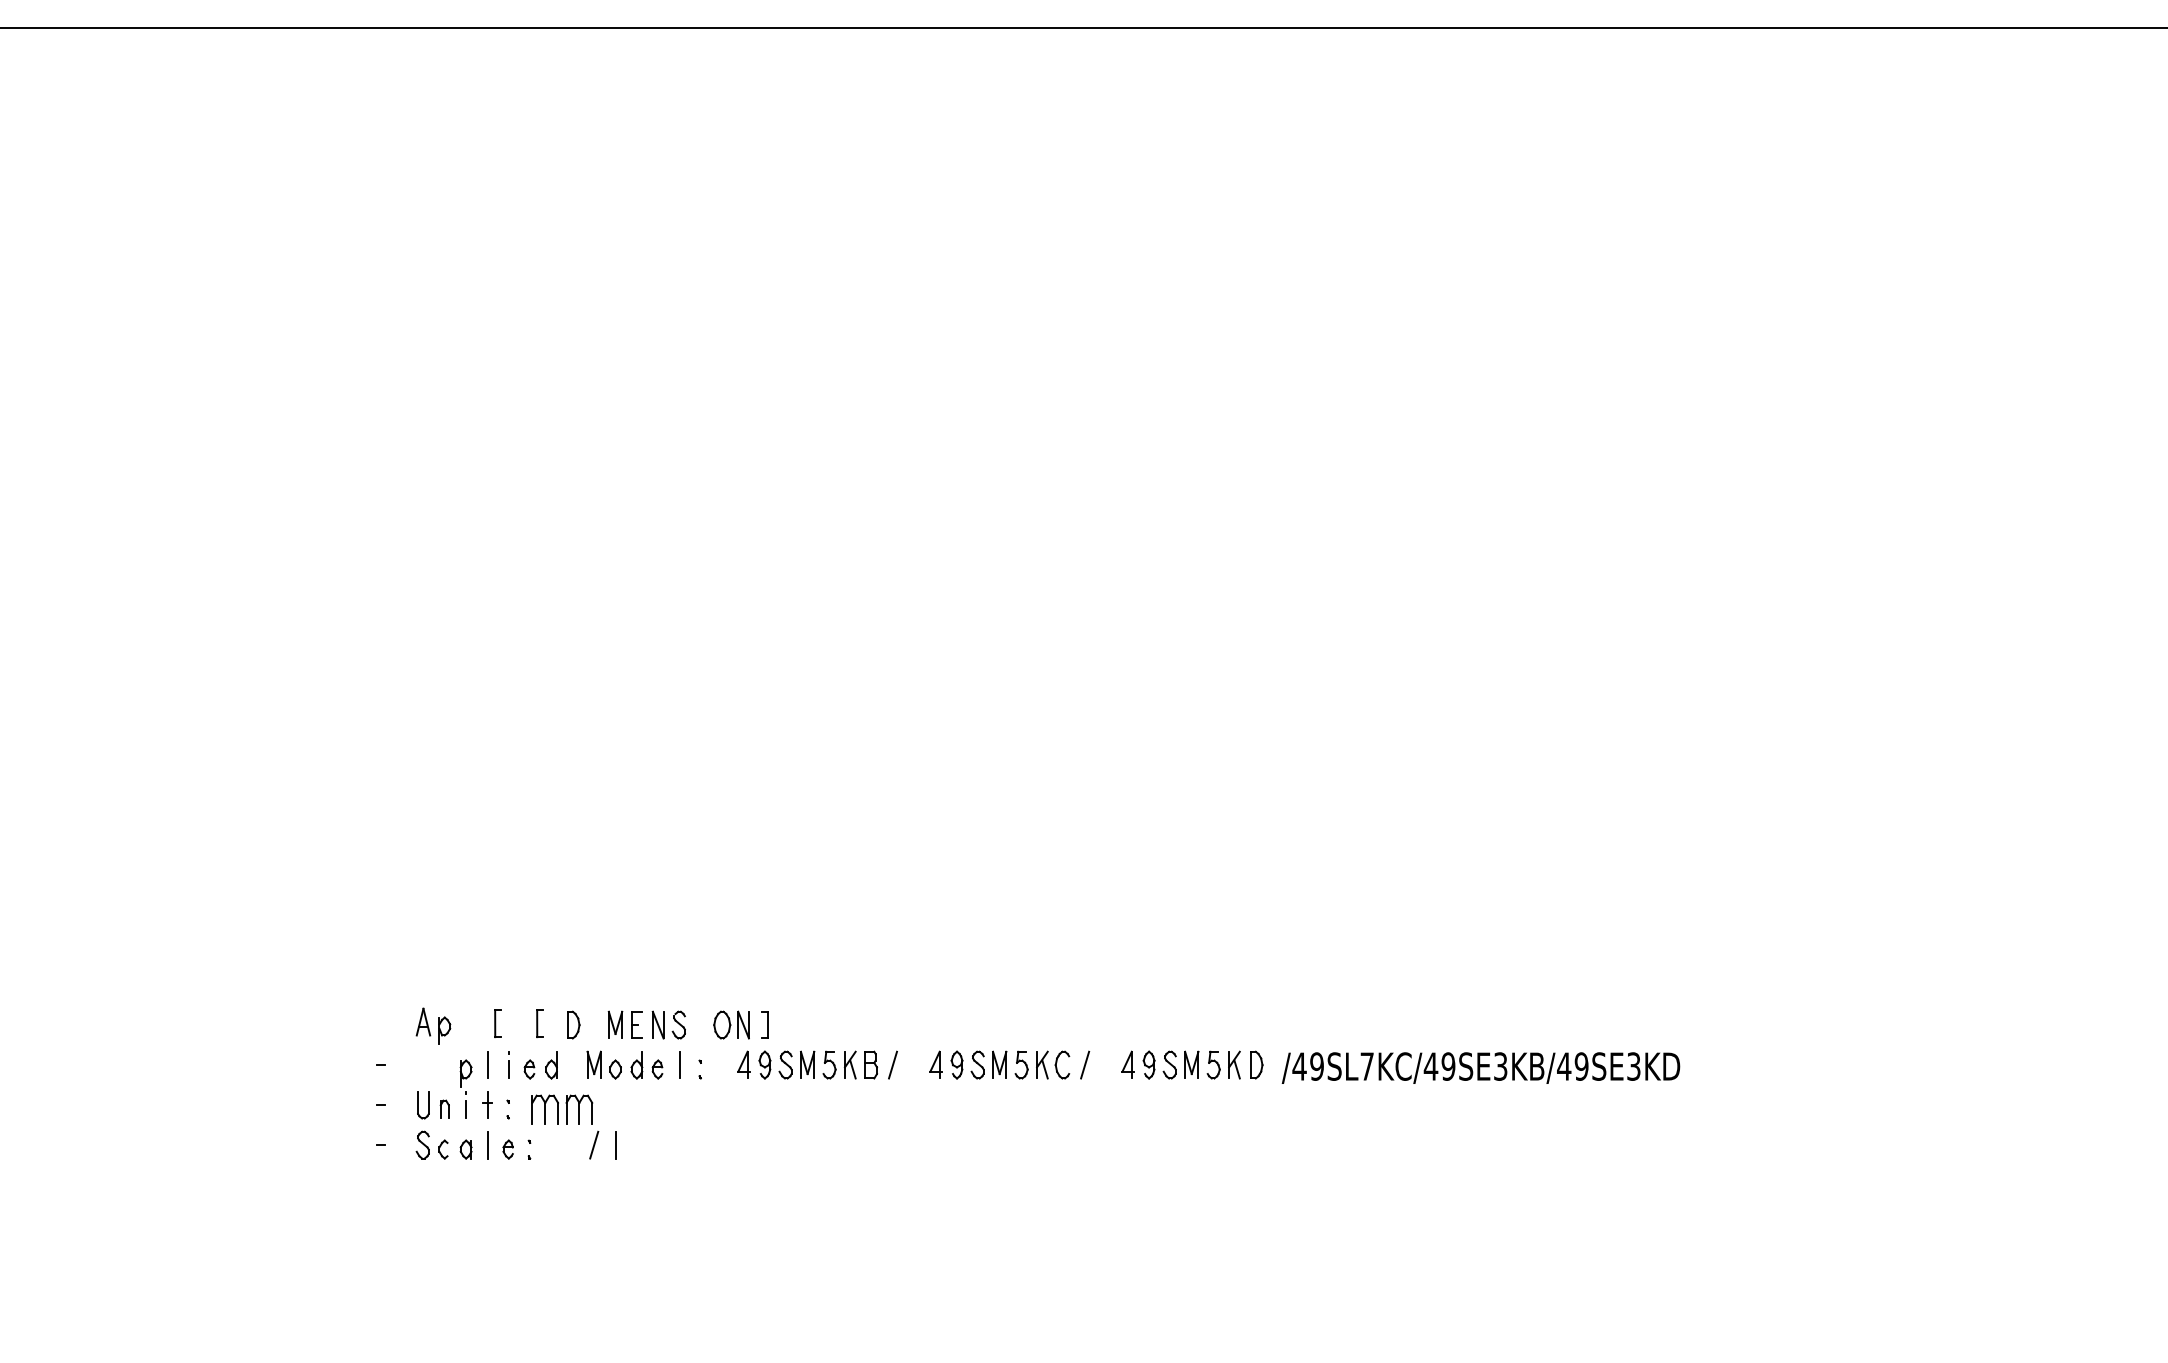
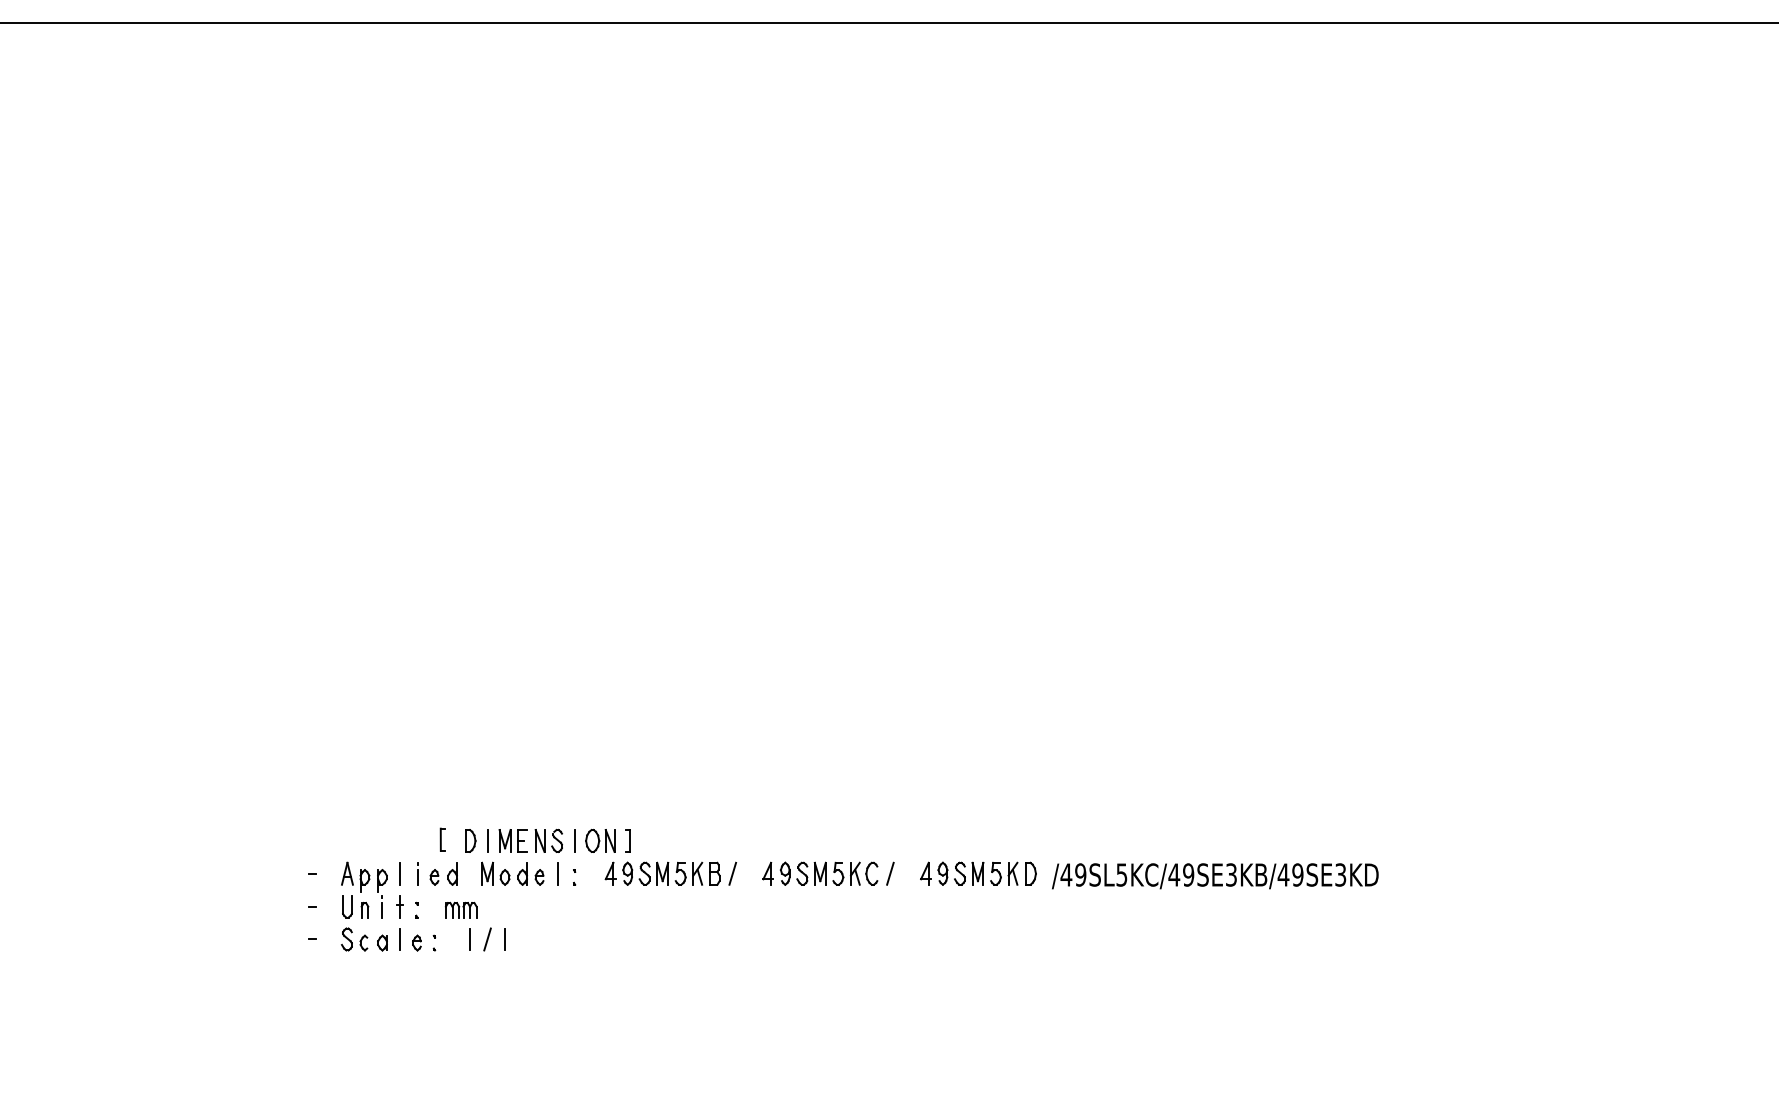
part: (497, 1023) -> (408, 839), removed
line: (594, 1024) -> (487, 840), added
line: (700, 1024) -> (574, 840), added
part: (433, 1025) -> (355, 876), moved
text: (1366, 1066) -> (1121, 874), /49SL7KC/49SE3KB/49SE3KD -> /49SL5KC/49SE3KB/49SE3KD
part: (561, 1108) -> (460, 909), size x0.62
line: (572, 1144) -> (469, 938), added

